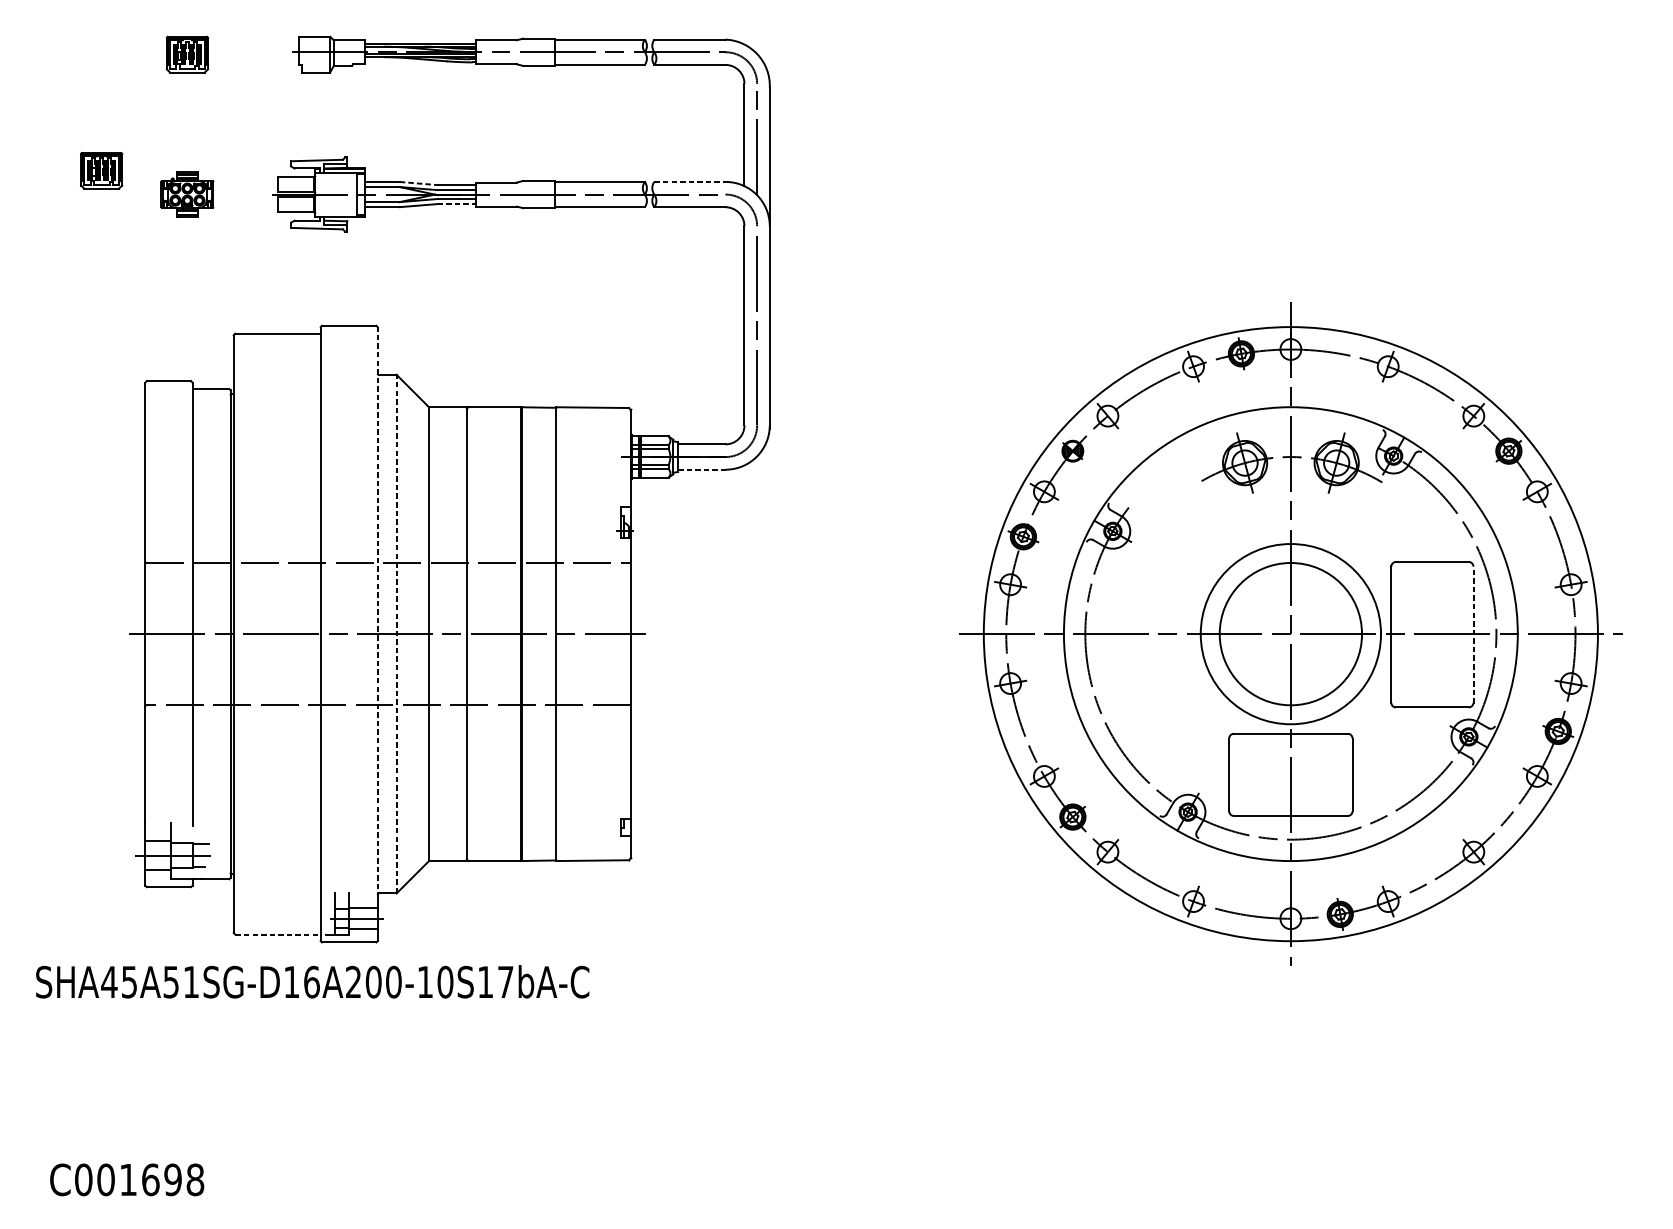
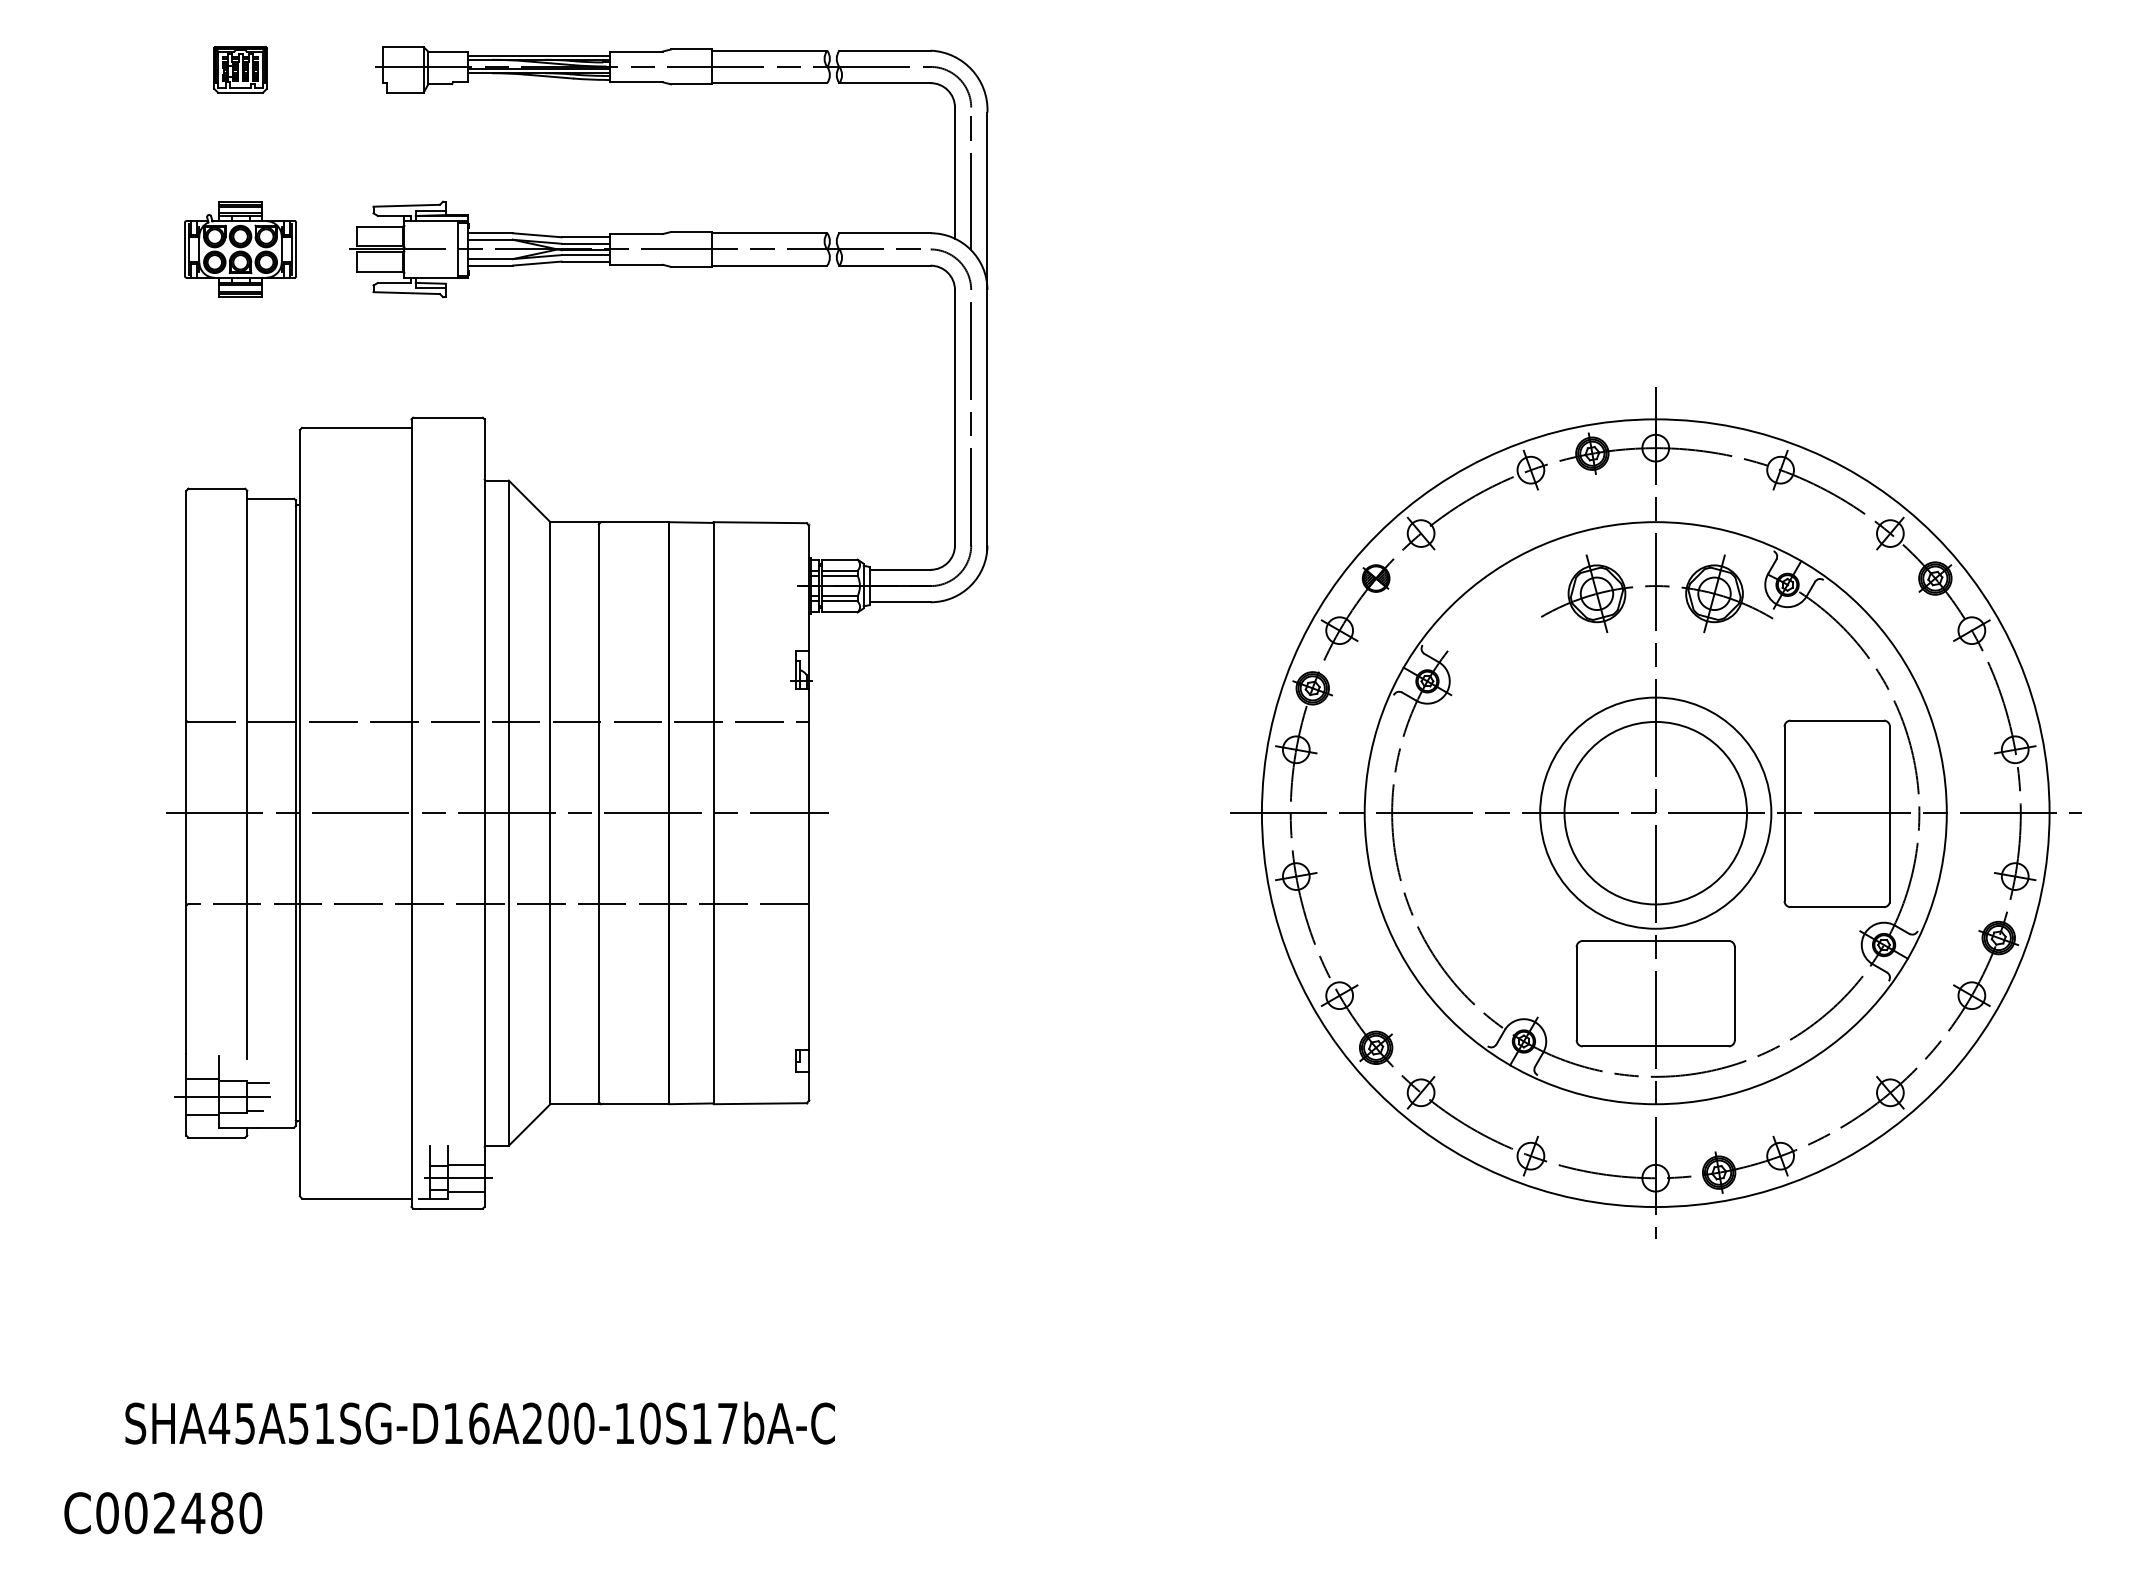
part: (101, 170) -> (130, 218), removed
line: (690, 182) -> (885, 233), dashed -> solid
line: (418, 183) -> (537, 235), dashed -> solid
part: (187, 194) -> (240, 249), size x1.67
line: (457, 203) -> (586, 261), dashed -> solid
line: (702, 469) -> (900, 602), dashed -> solid
line: (377, 612) -> (484, 785), dashed -> solid
line: (396, 634) -> (508, 813), dashed -> solid
line: (1473, 635) -> (1889, 814), dashed -> solid
line: (277, 934) -> (356, 1198), dashed -> solid
text: (312, 981) -> (479, 1422), moved
text: (162, 1180) -> (208, 1513), C001698 -> C002480

